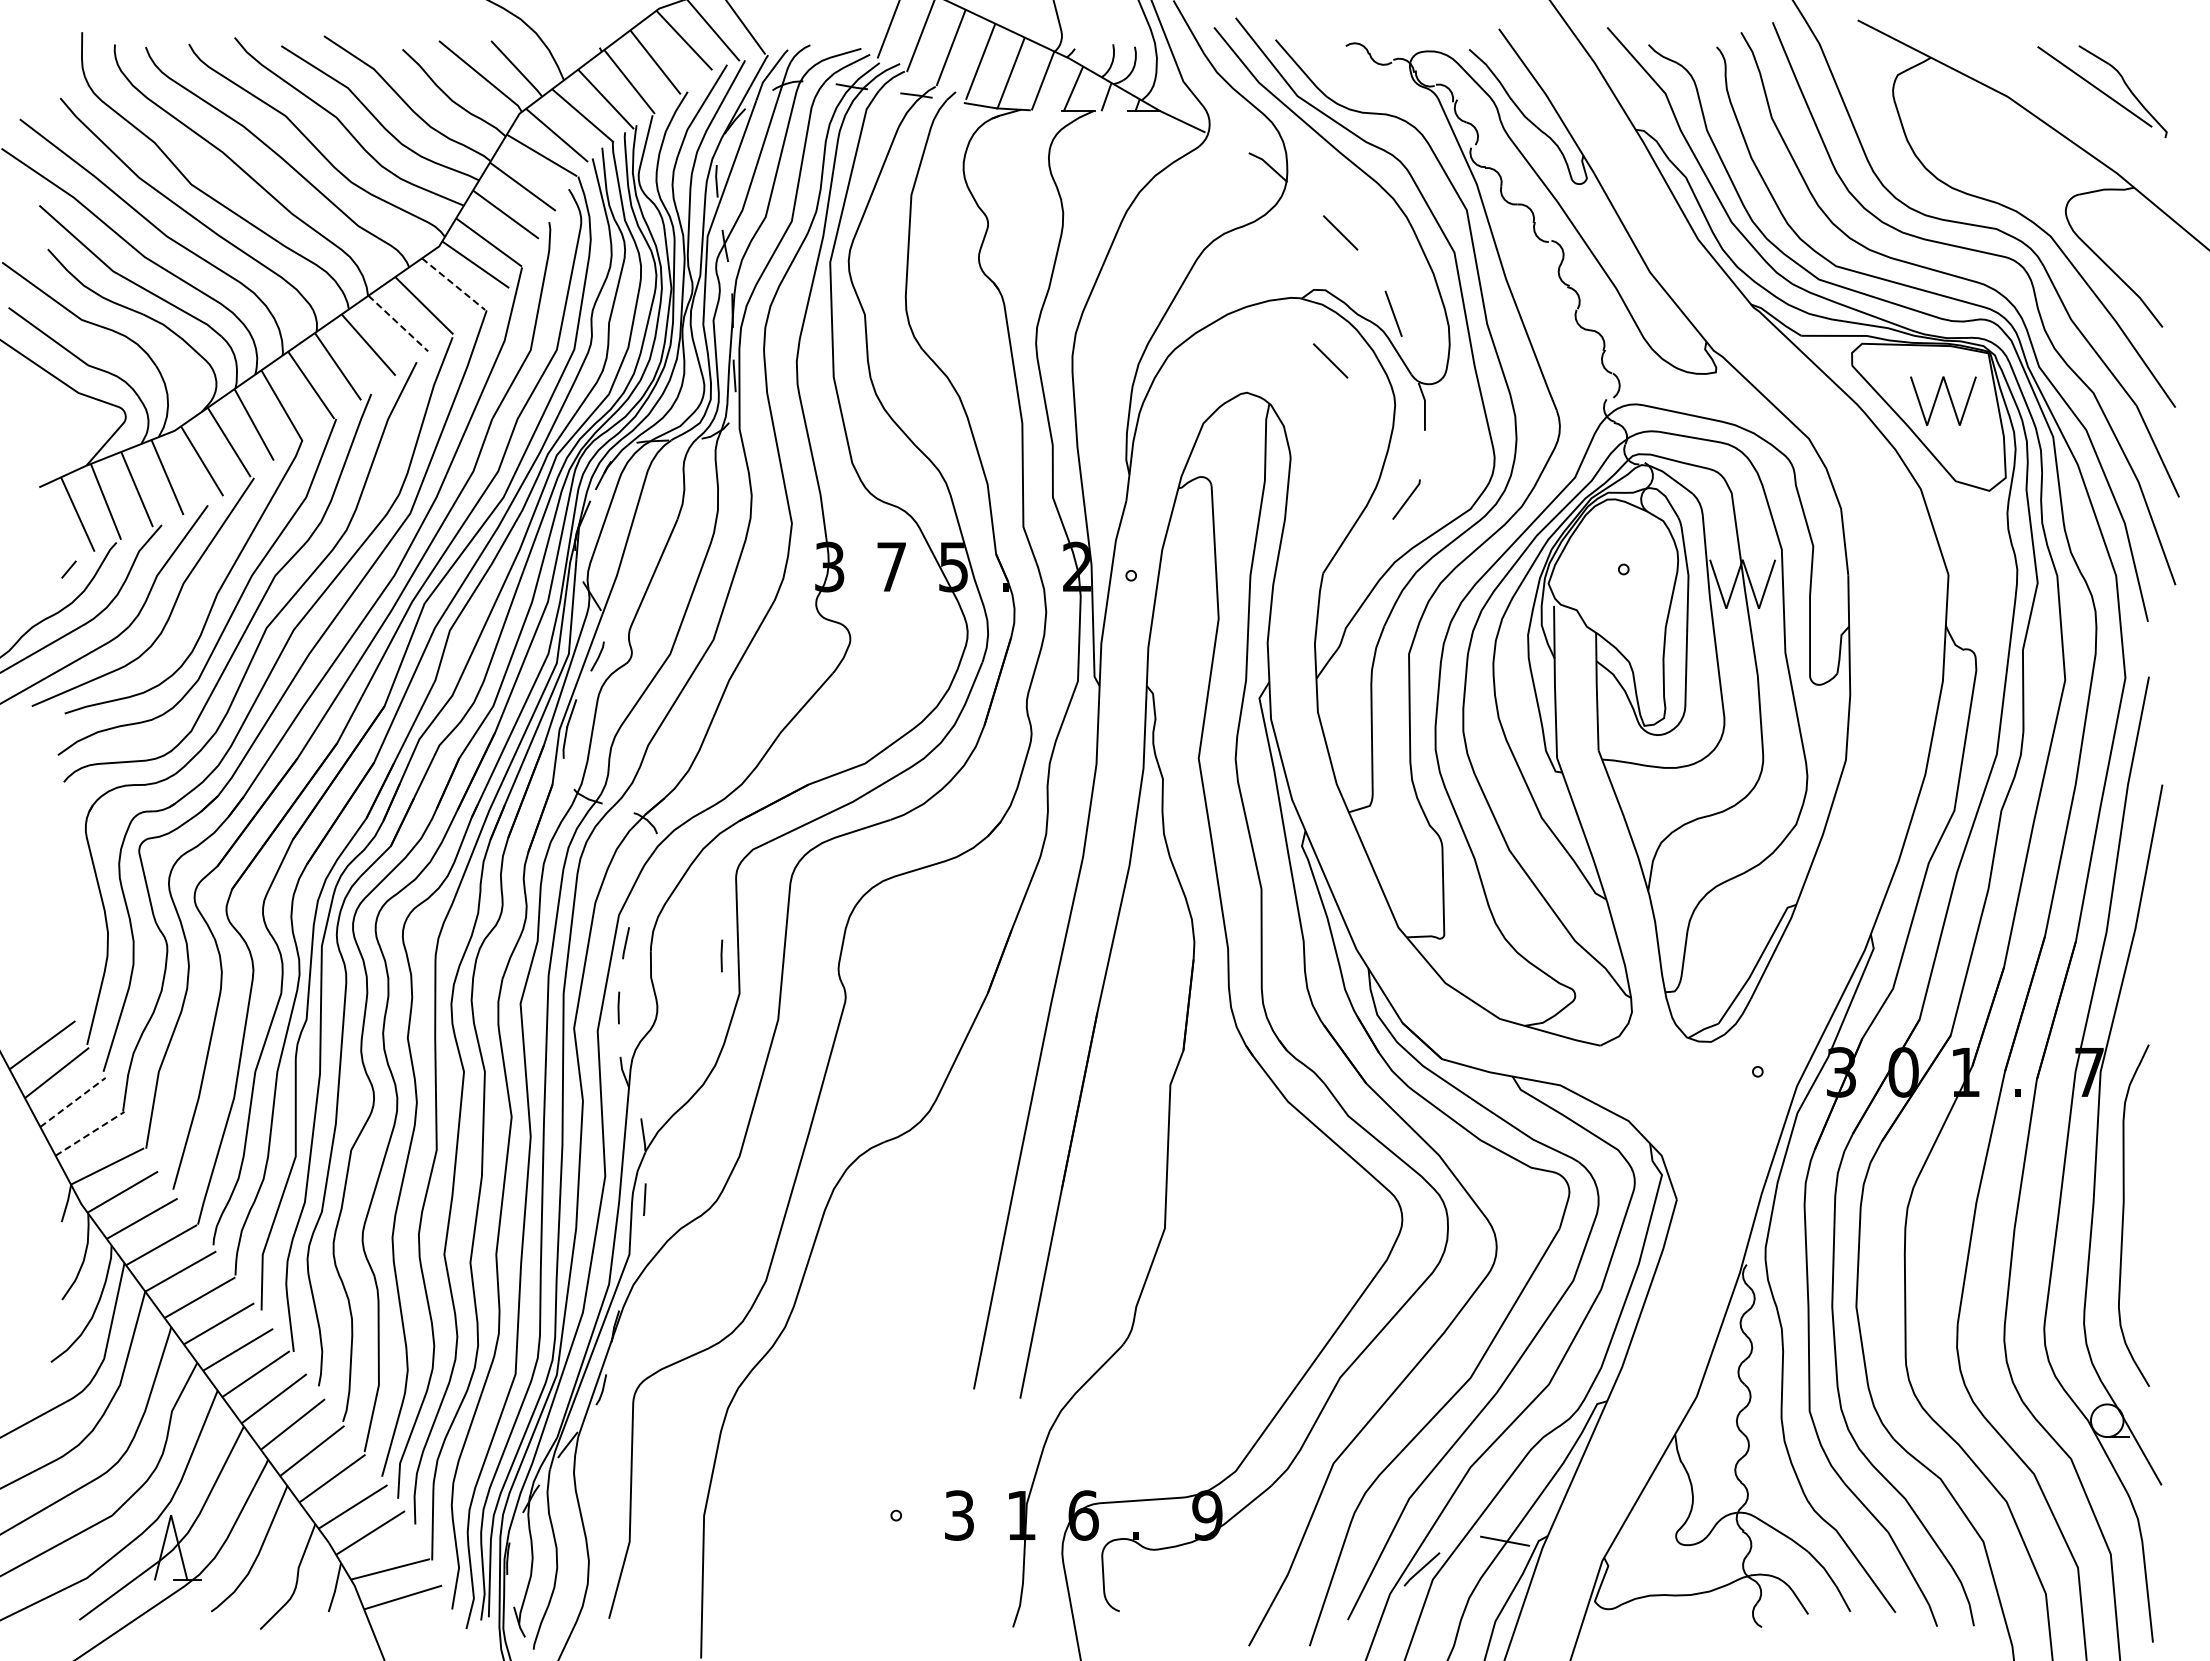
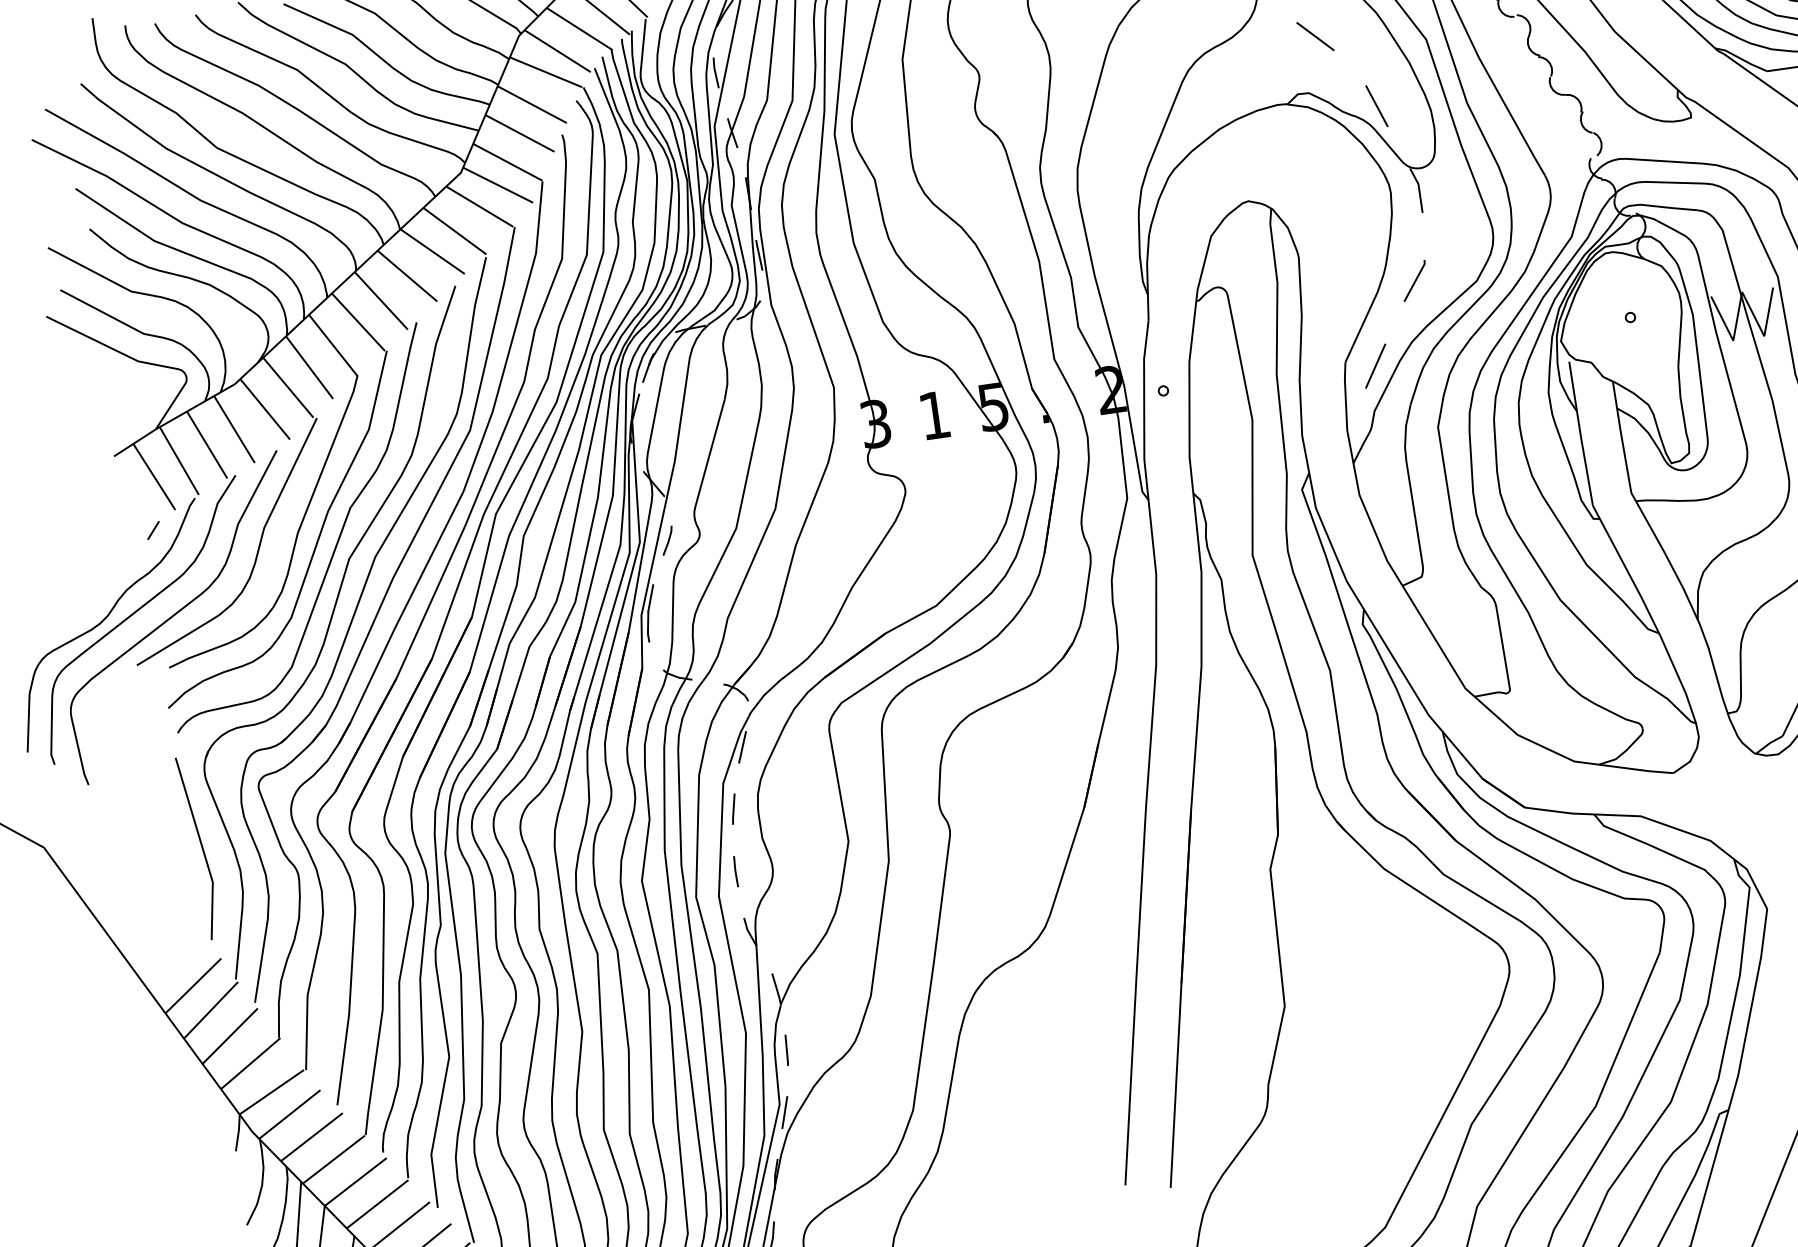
line: (453, 284) -> (479, 207), dashed -> solid
line: (398, 323) -> (432, 251), dashed -> solid
line: (1330, 360) -> (1323, 159), removed
text: (891, 566) -> (934, 414), 7 -> 1
line: (1353, 581) -> (1375, 365), added
line: (644, 880) -> (742, 747), added
line: (71, 903) -> (201, 847), added
line: (721, 955) -> (826, 807), removed
line: (72, 1102) -> (229, 1036), dashed -> solid
line: (90, 1133) -> (251, 1063), dashed -> solid
line: (633, 1263) -> (784, 1112), added

